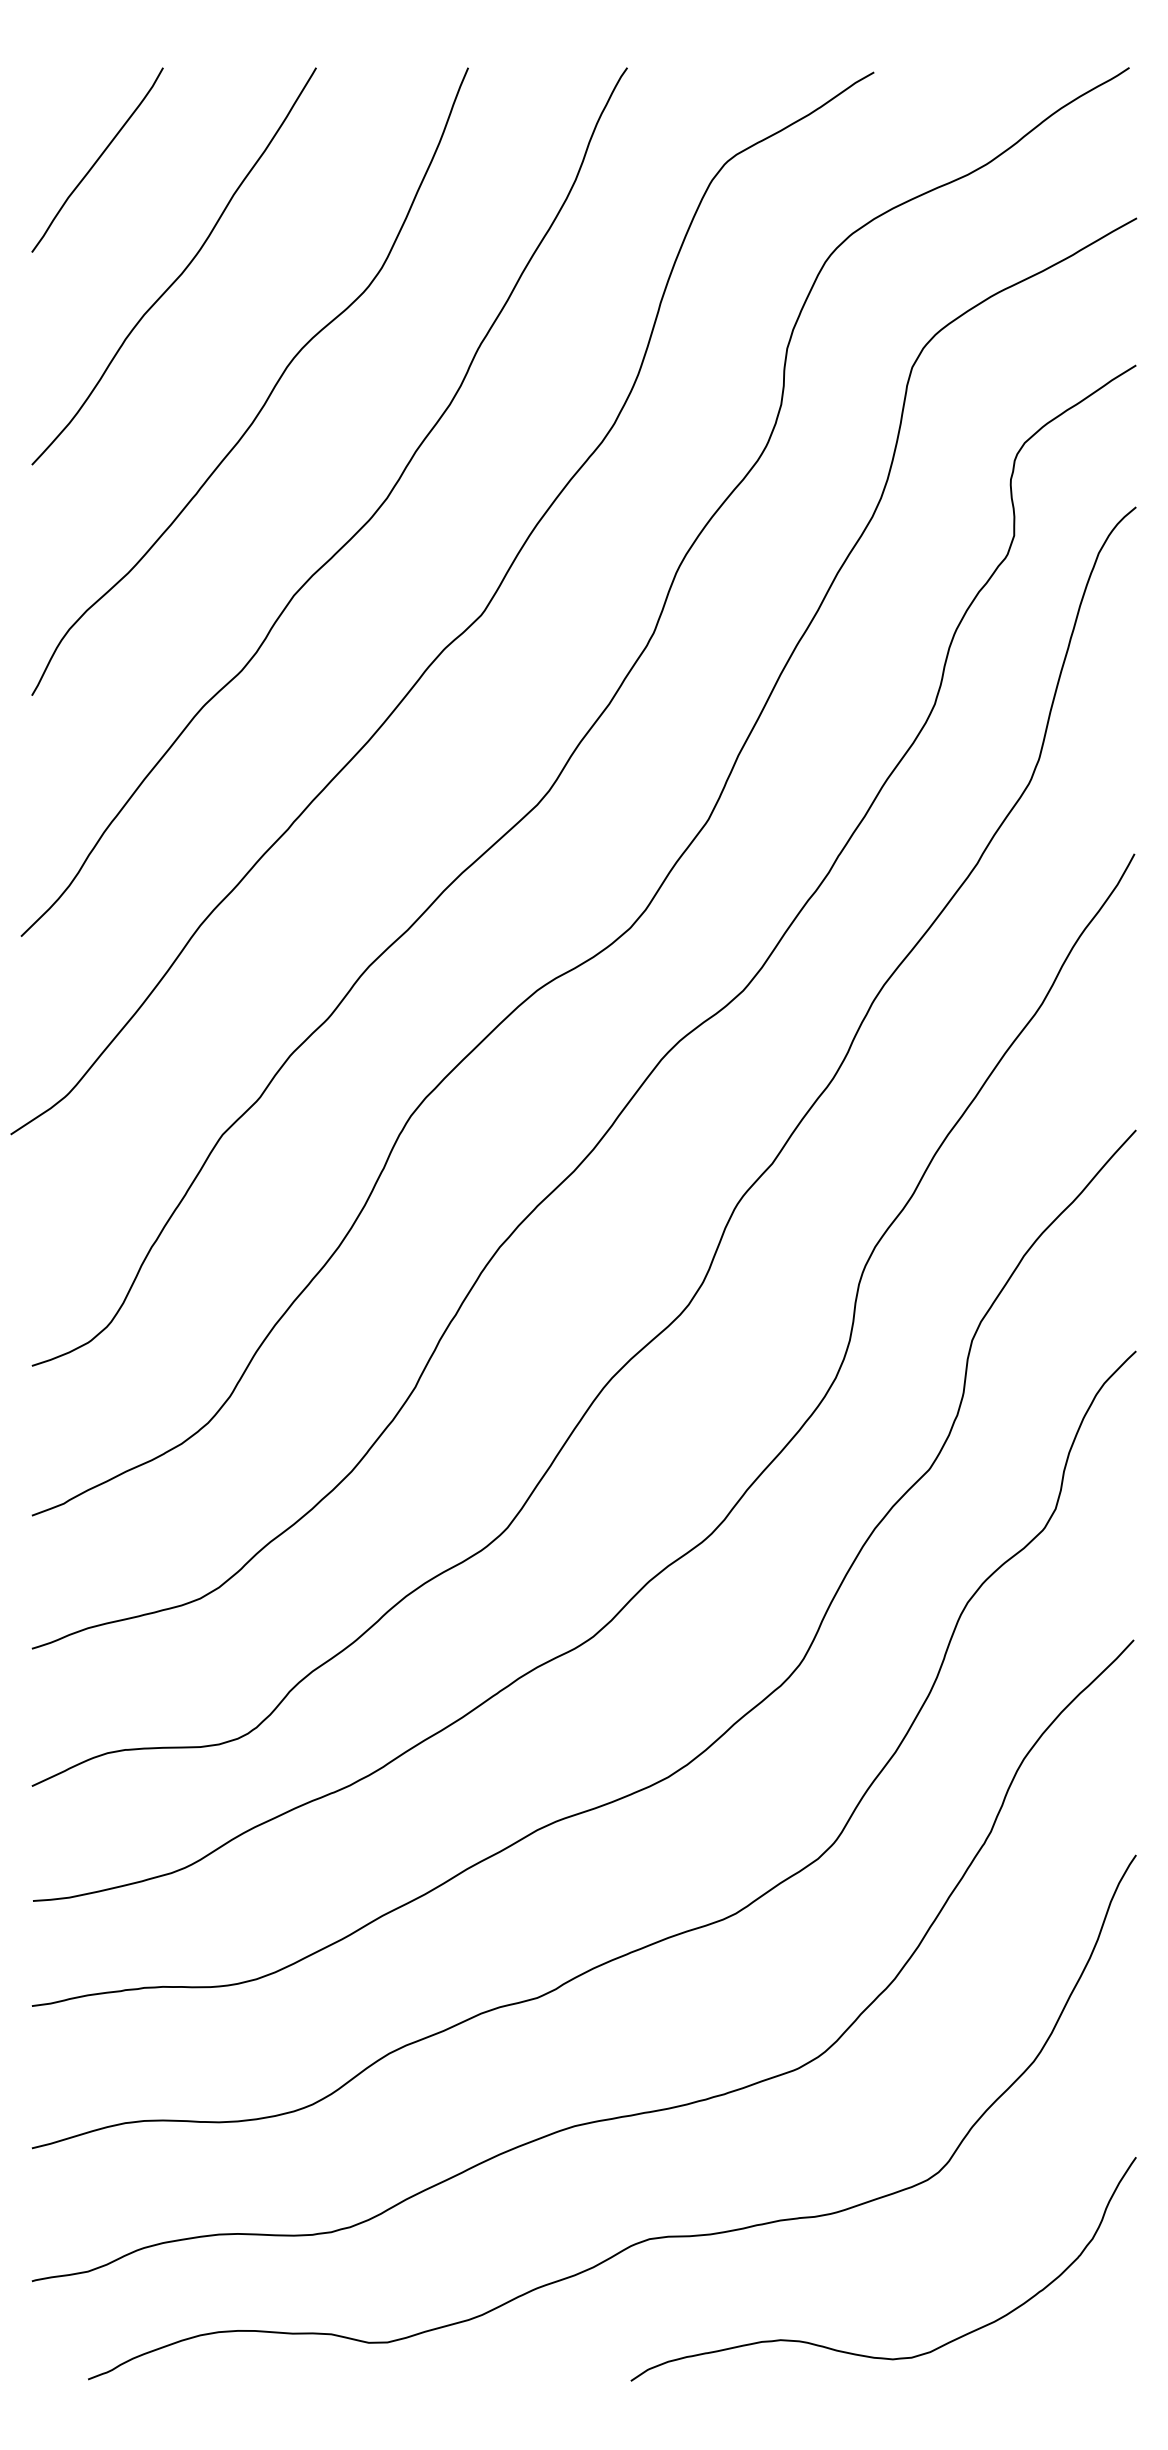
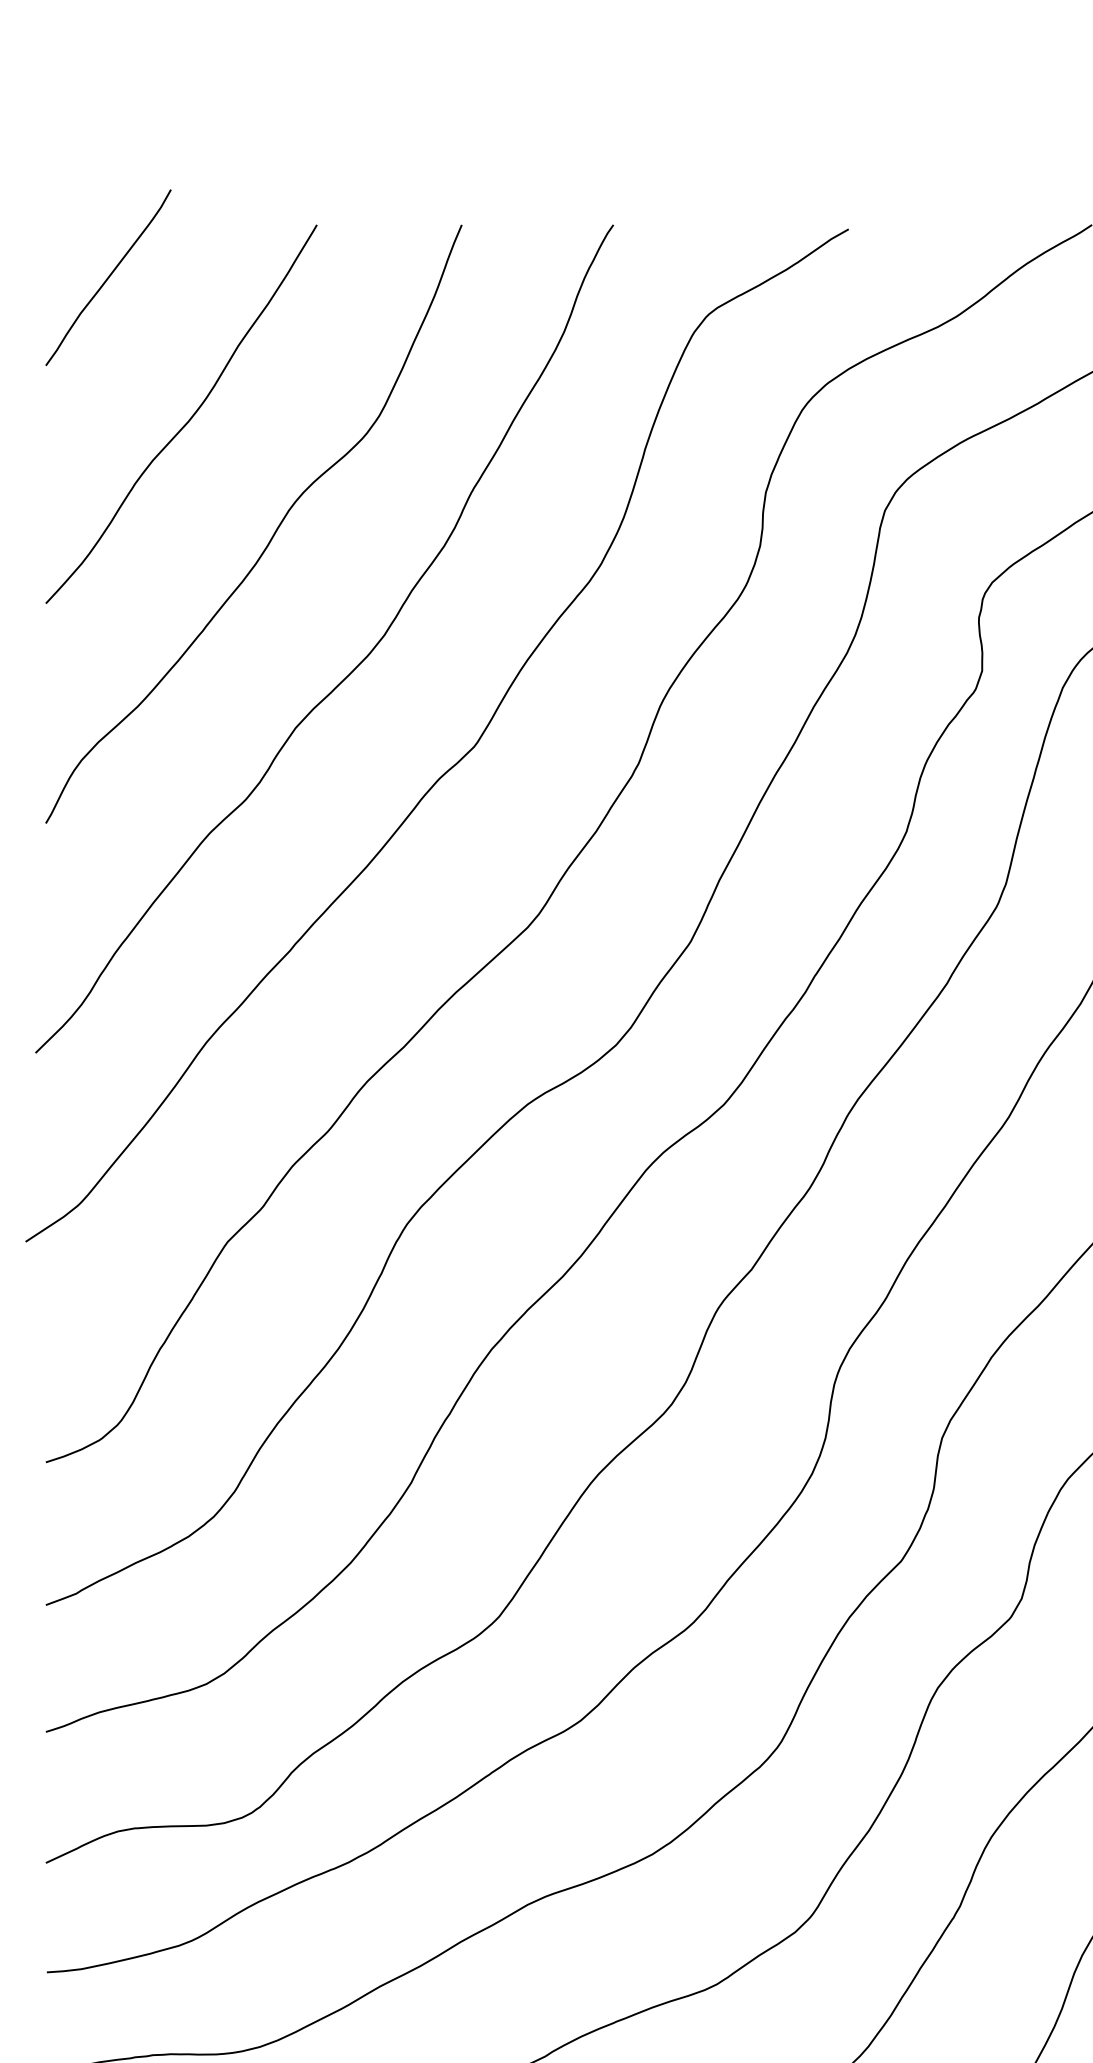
curve: (97, 159) -> (108, 277), moved

